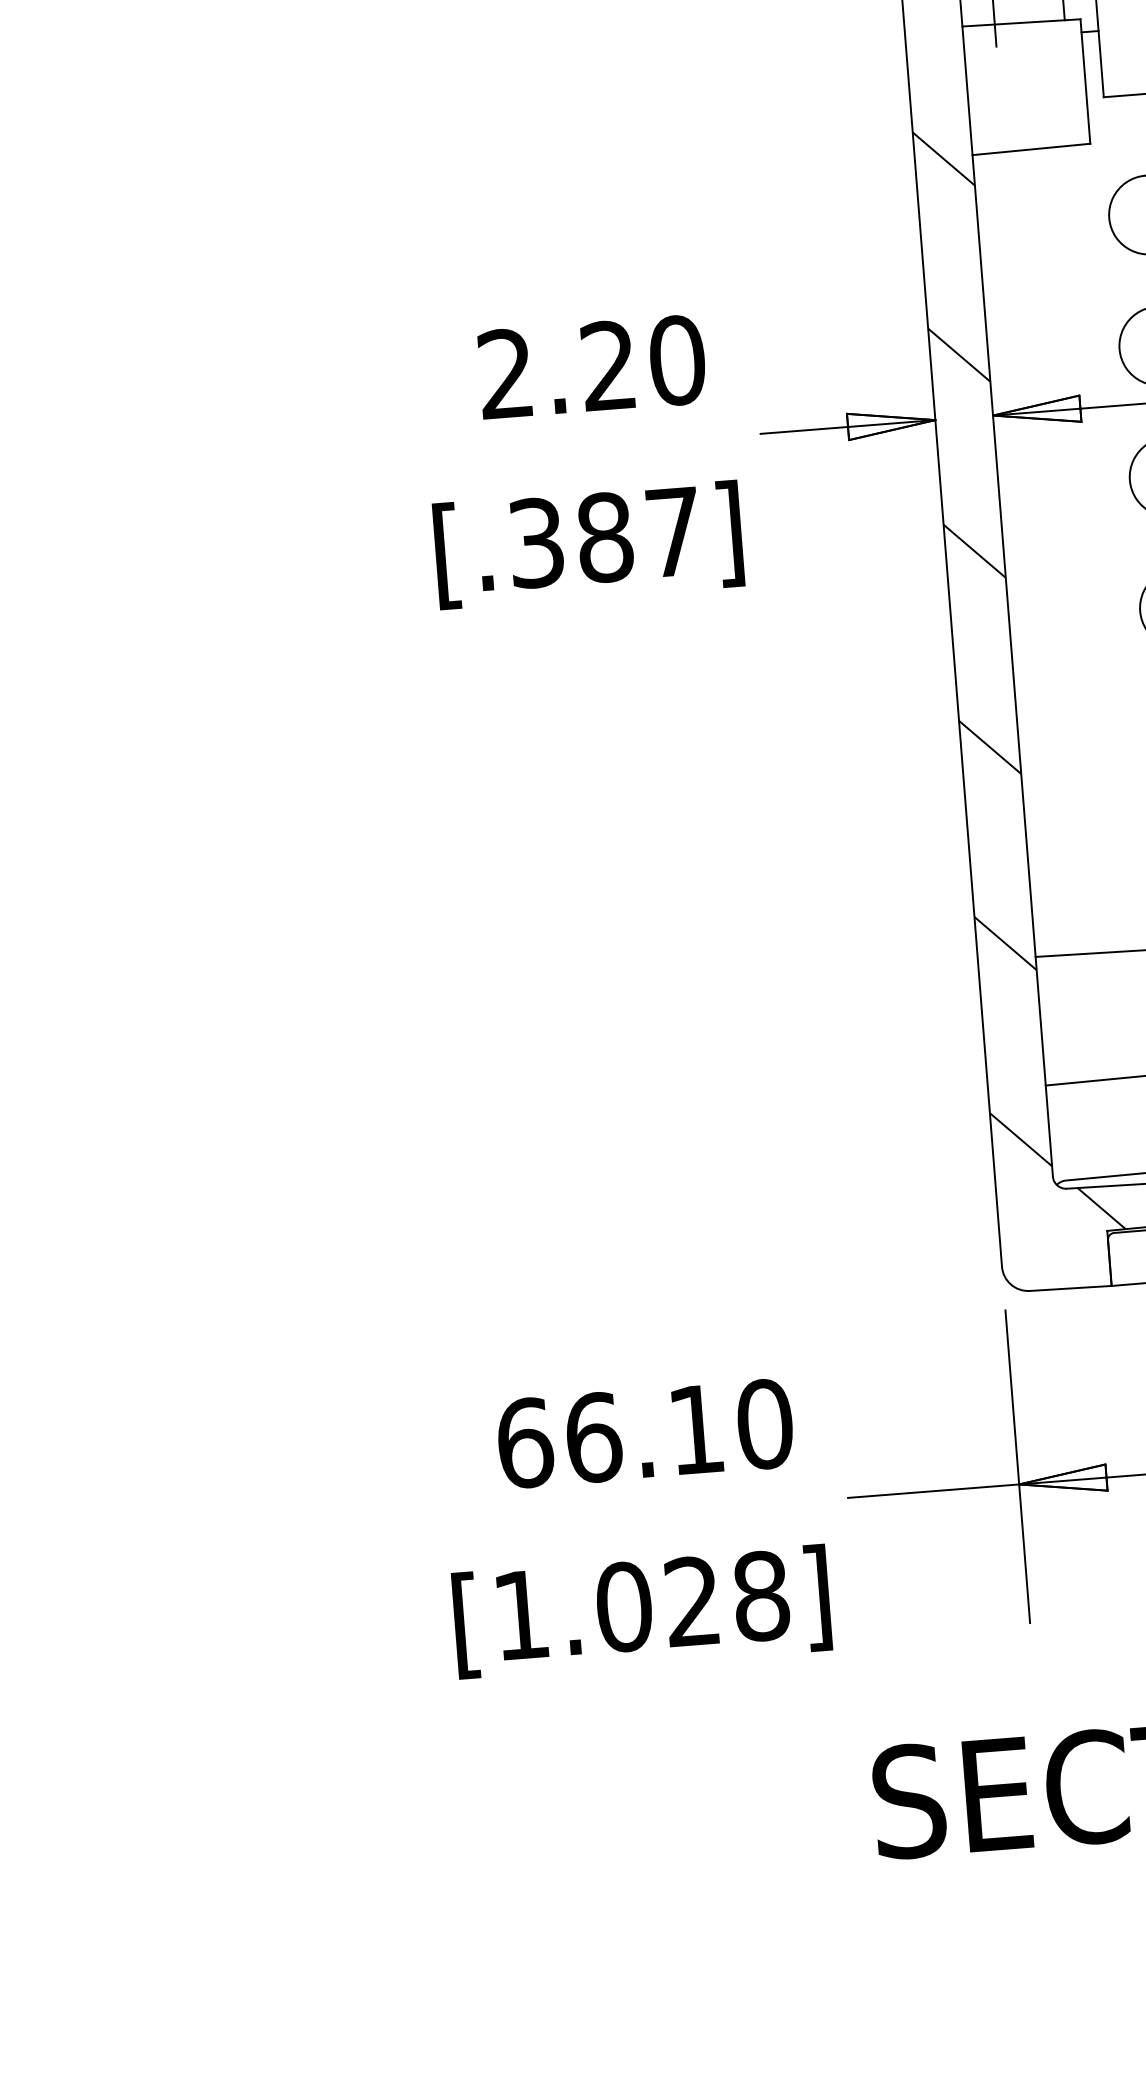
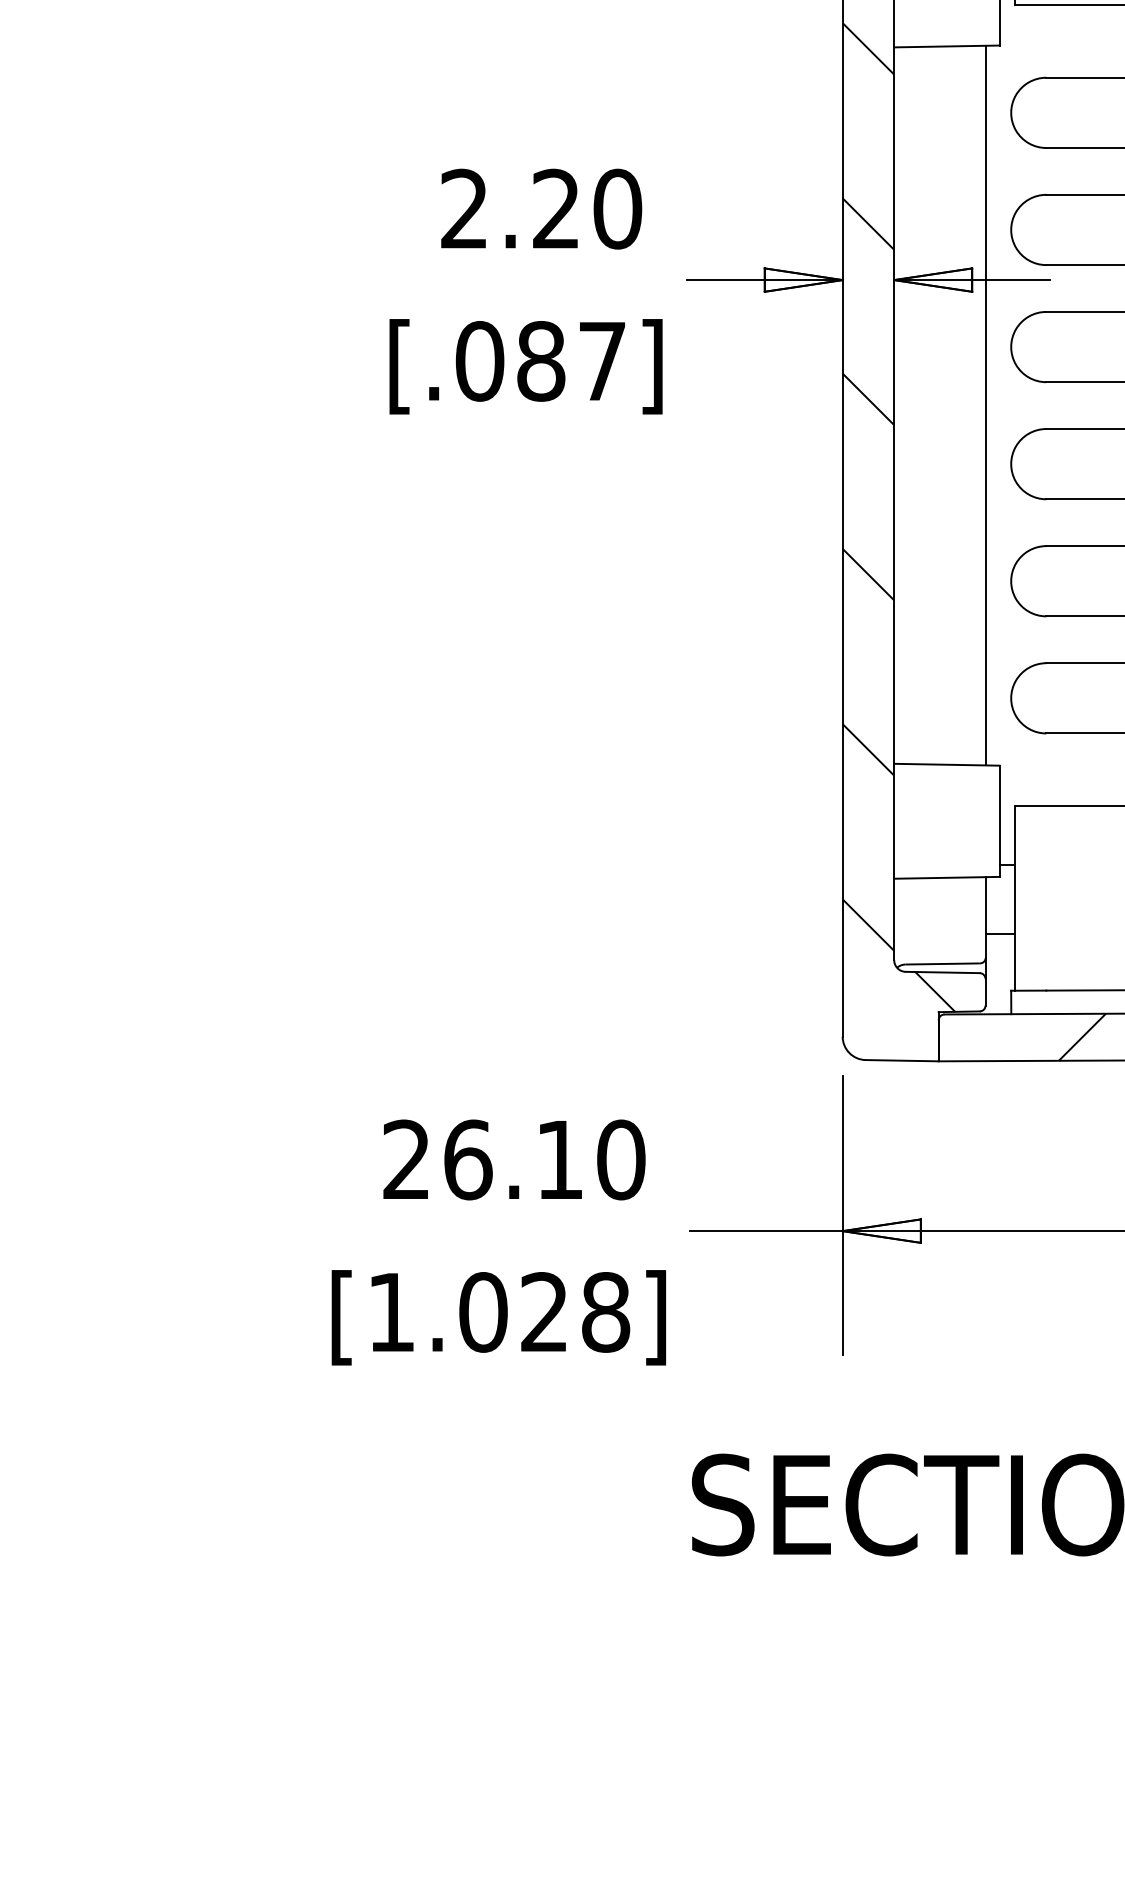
text: (536, 543) -> (479, 361), [.387] -> [.087]
line: (1106, 547) -> (985, 405), added
text: (525, 1442) -> (407, 1159), 66.10 -> 26.10

